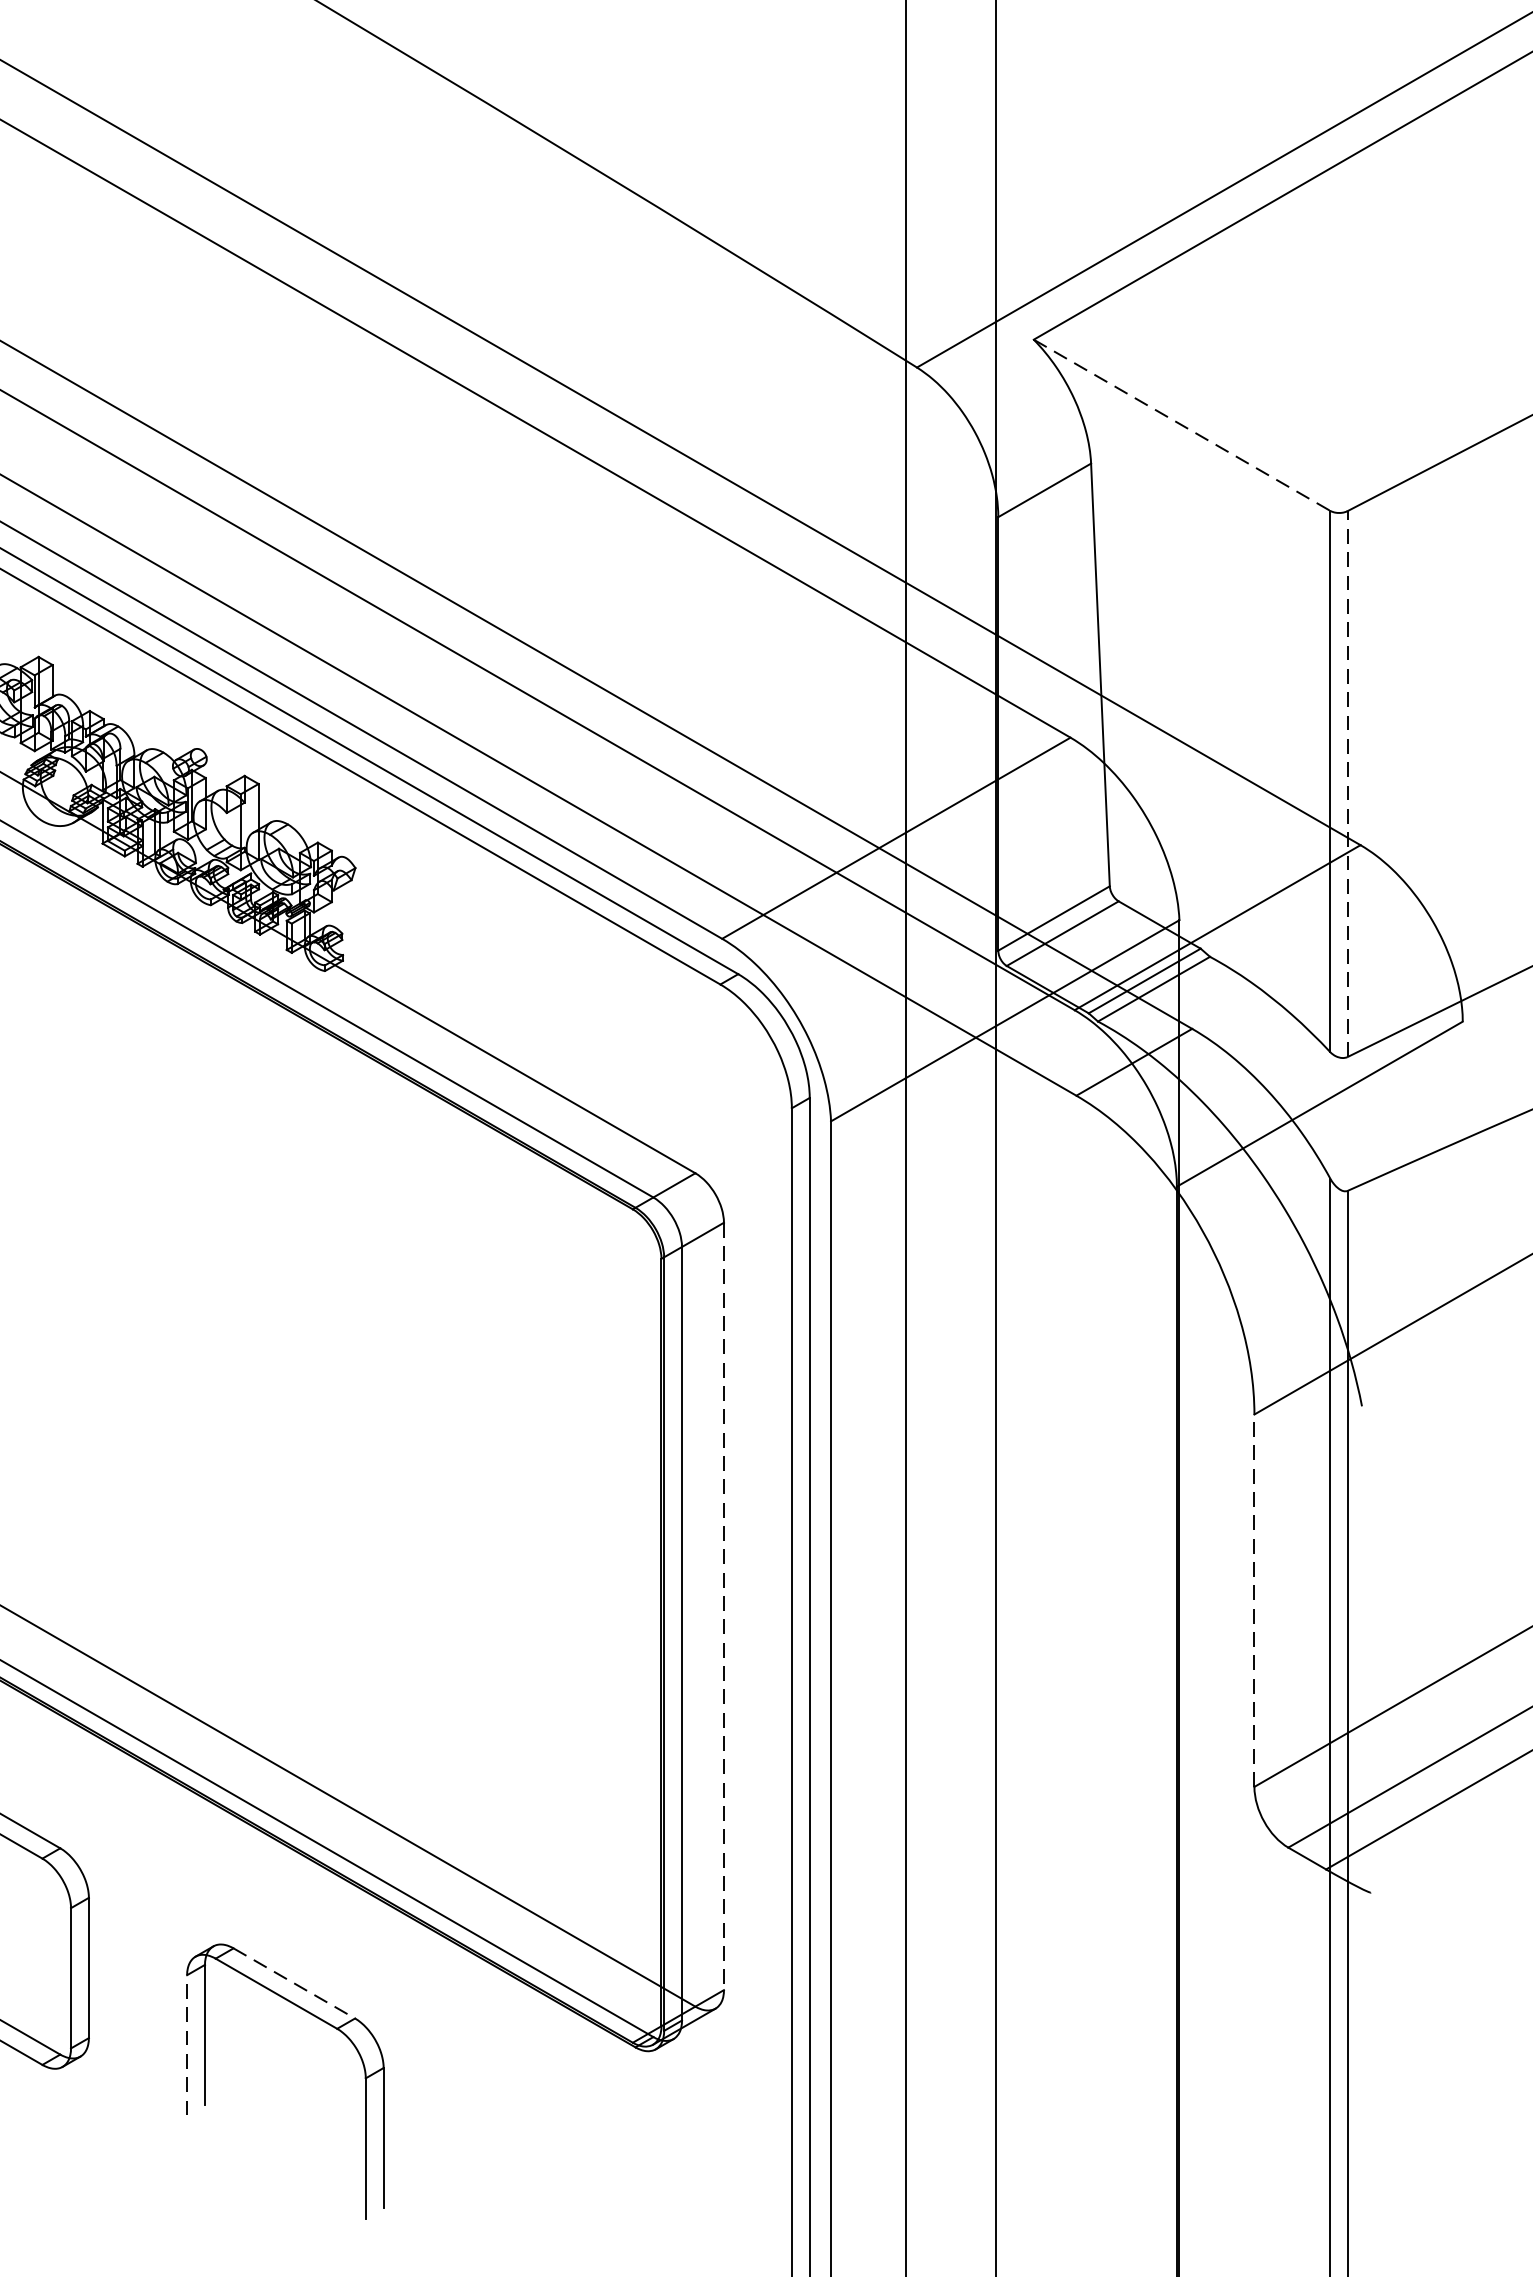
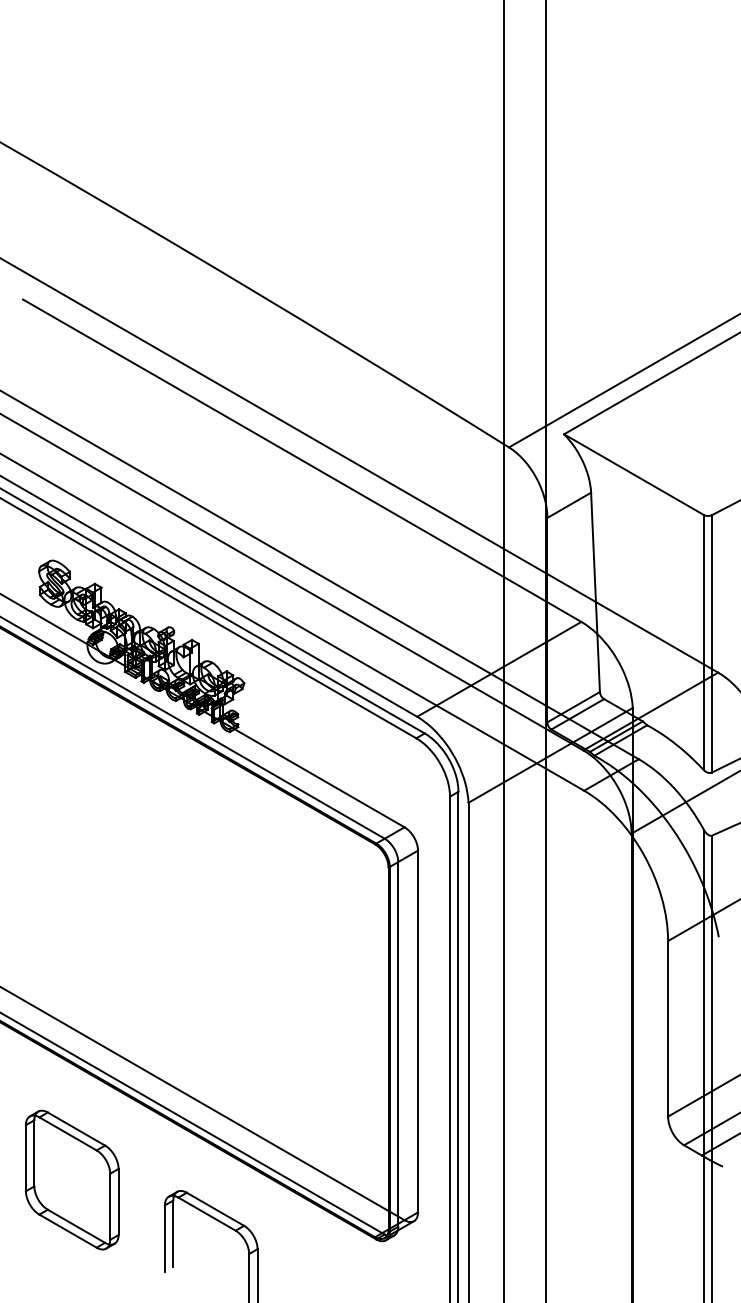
line: (1181, 424) -> (633, 474), dashed -> solid
line: (1348, 783) -> (712, 643), dashed -> solid
line: (1255, 1599) -> (668, 1028), dashed -> solid
line: (724, 1606) -> (418, 1031), dashed -> solid
line: (294, 1983) -> (215, 1209), dashed -> solid
line: (186, 2043) -> (164, 1237), dashed -> solid

